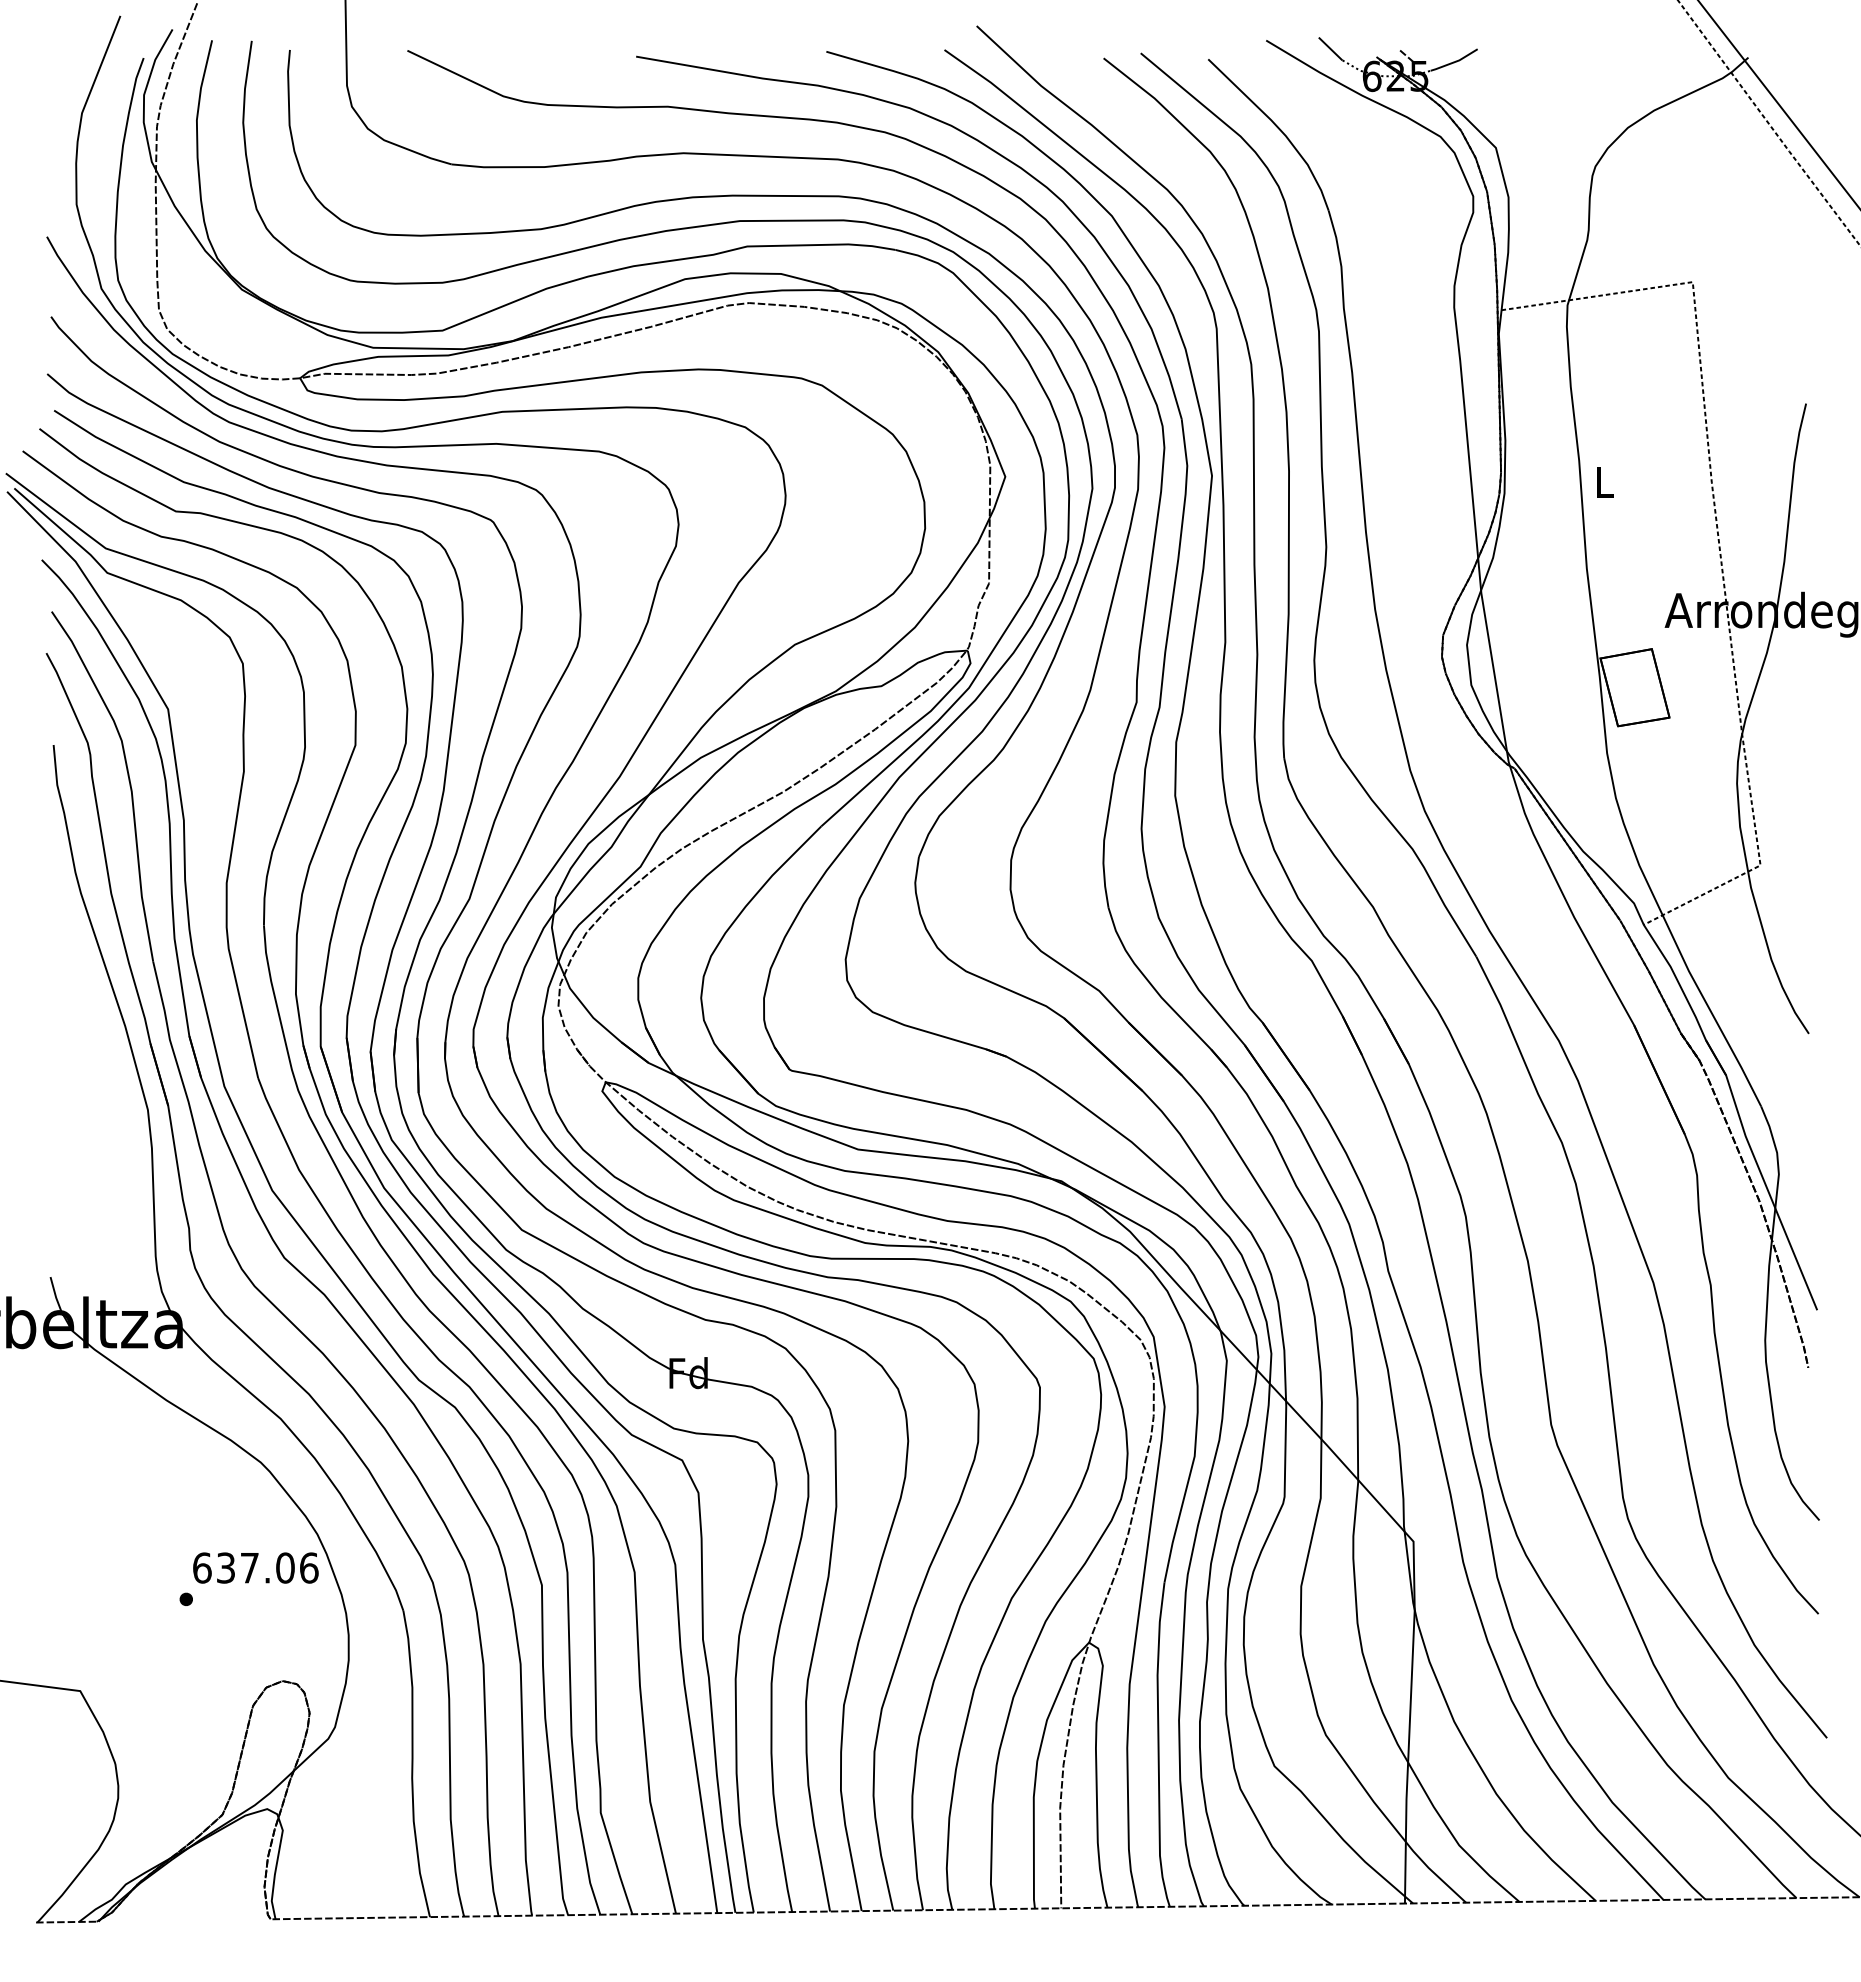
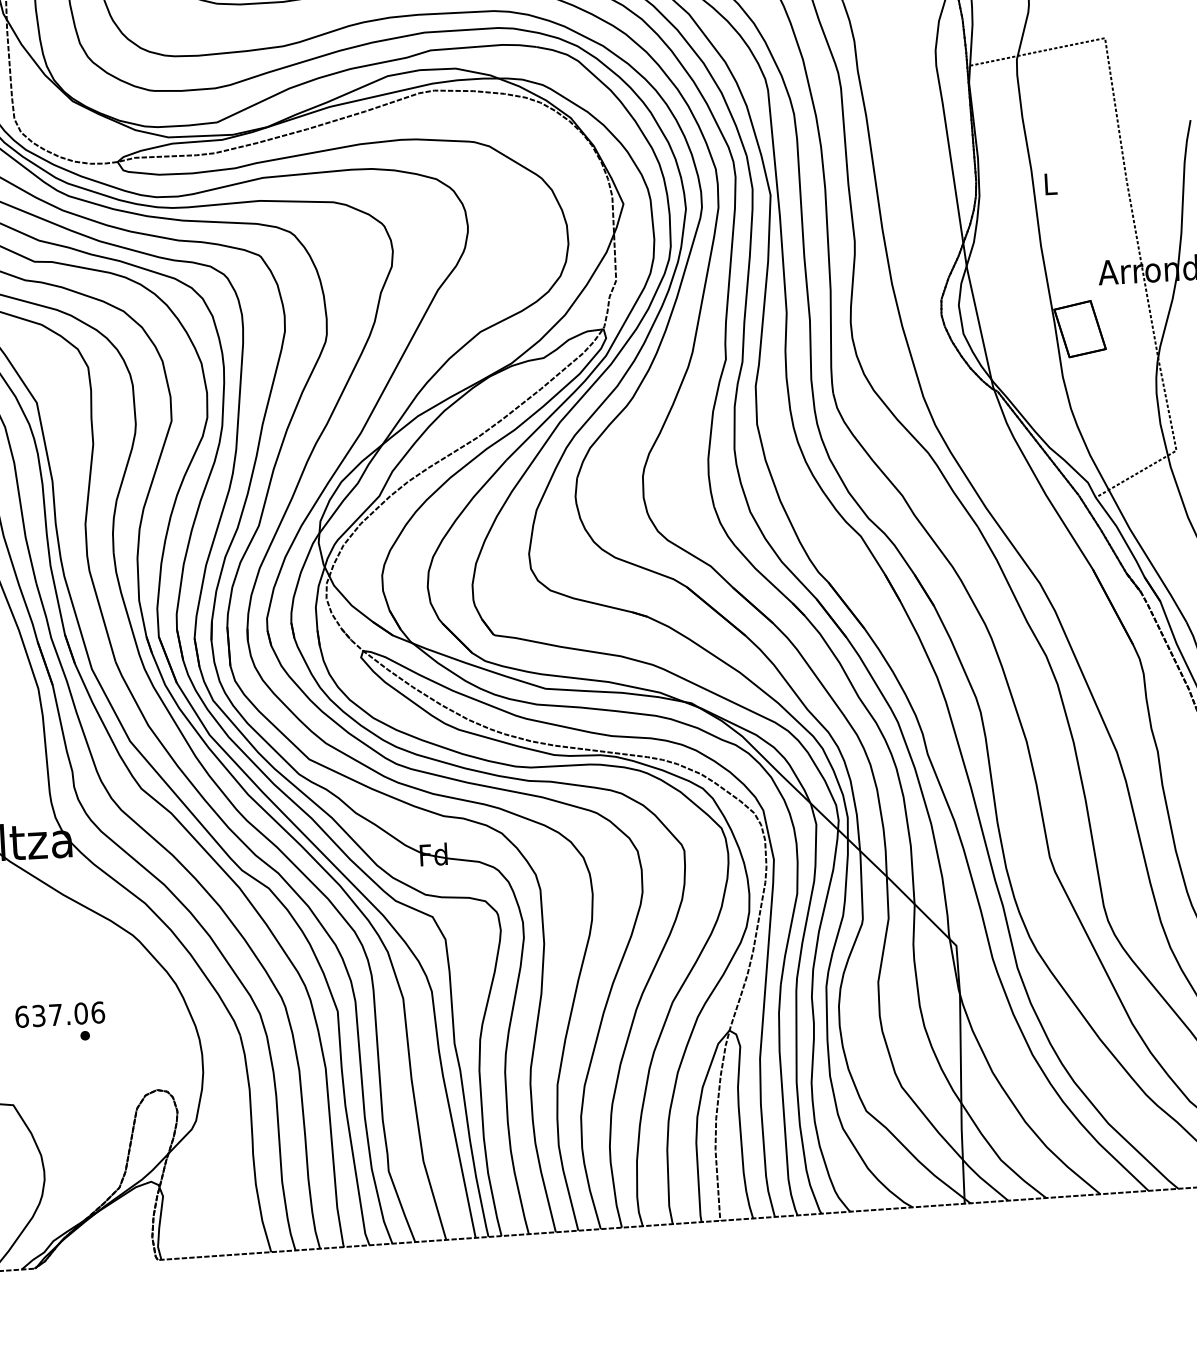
text: (255, 1567) -> (59, 1014), moved

